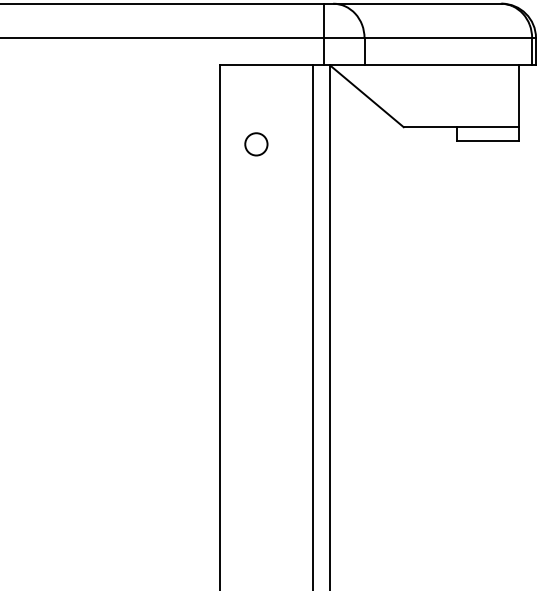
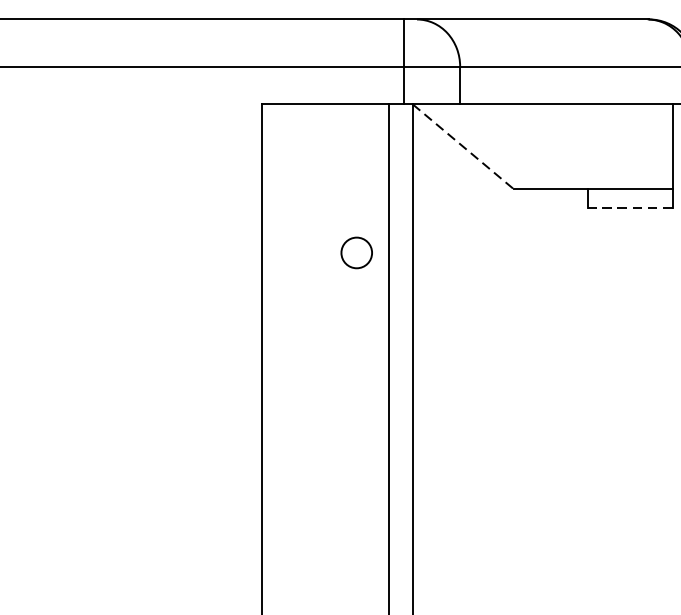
line: (367, 96) -> (464, 147), solid -> dashed
line: (487, 140) -> (629, 207), solid -> dashed
part: (256, 144) -> (356, 253), moved

